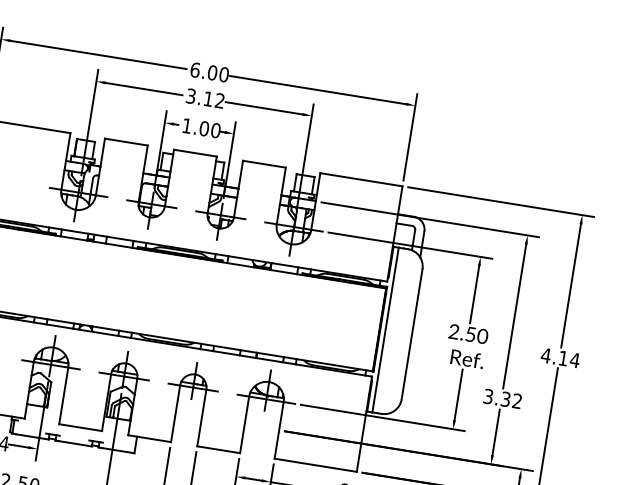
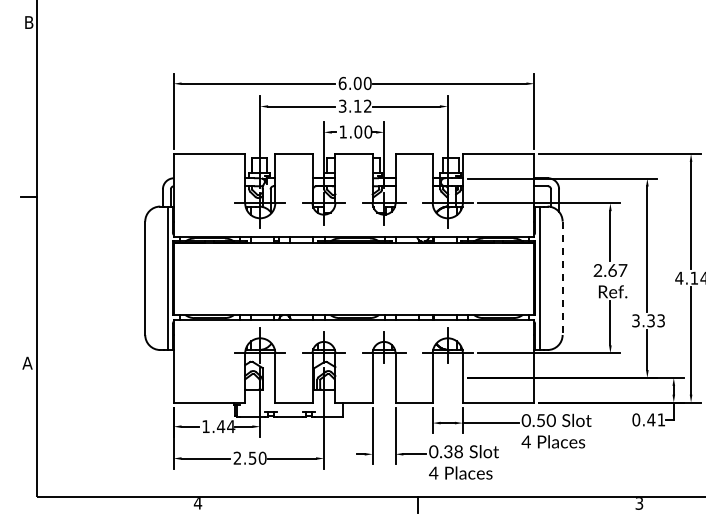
line: (411, 334) -> (562, 278), solid -> dashed
text: (476, 335) -> (617, 270), 2.50 -> 2.67
text: (516, 401) -> (660, 321), 3.32 -> 3.33

